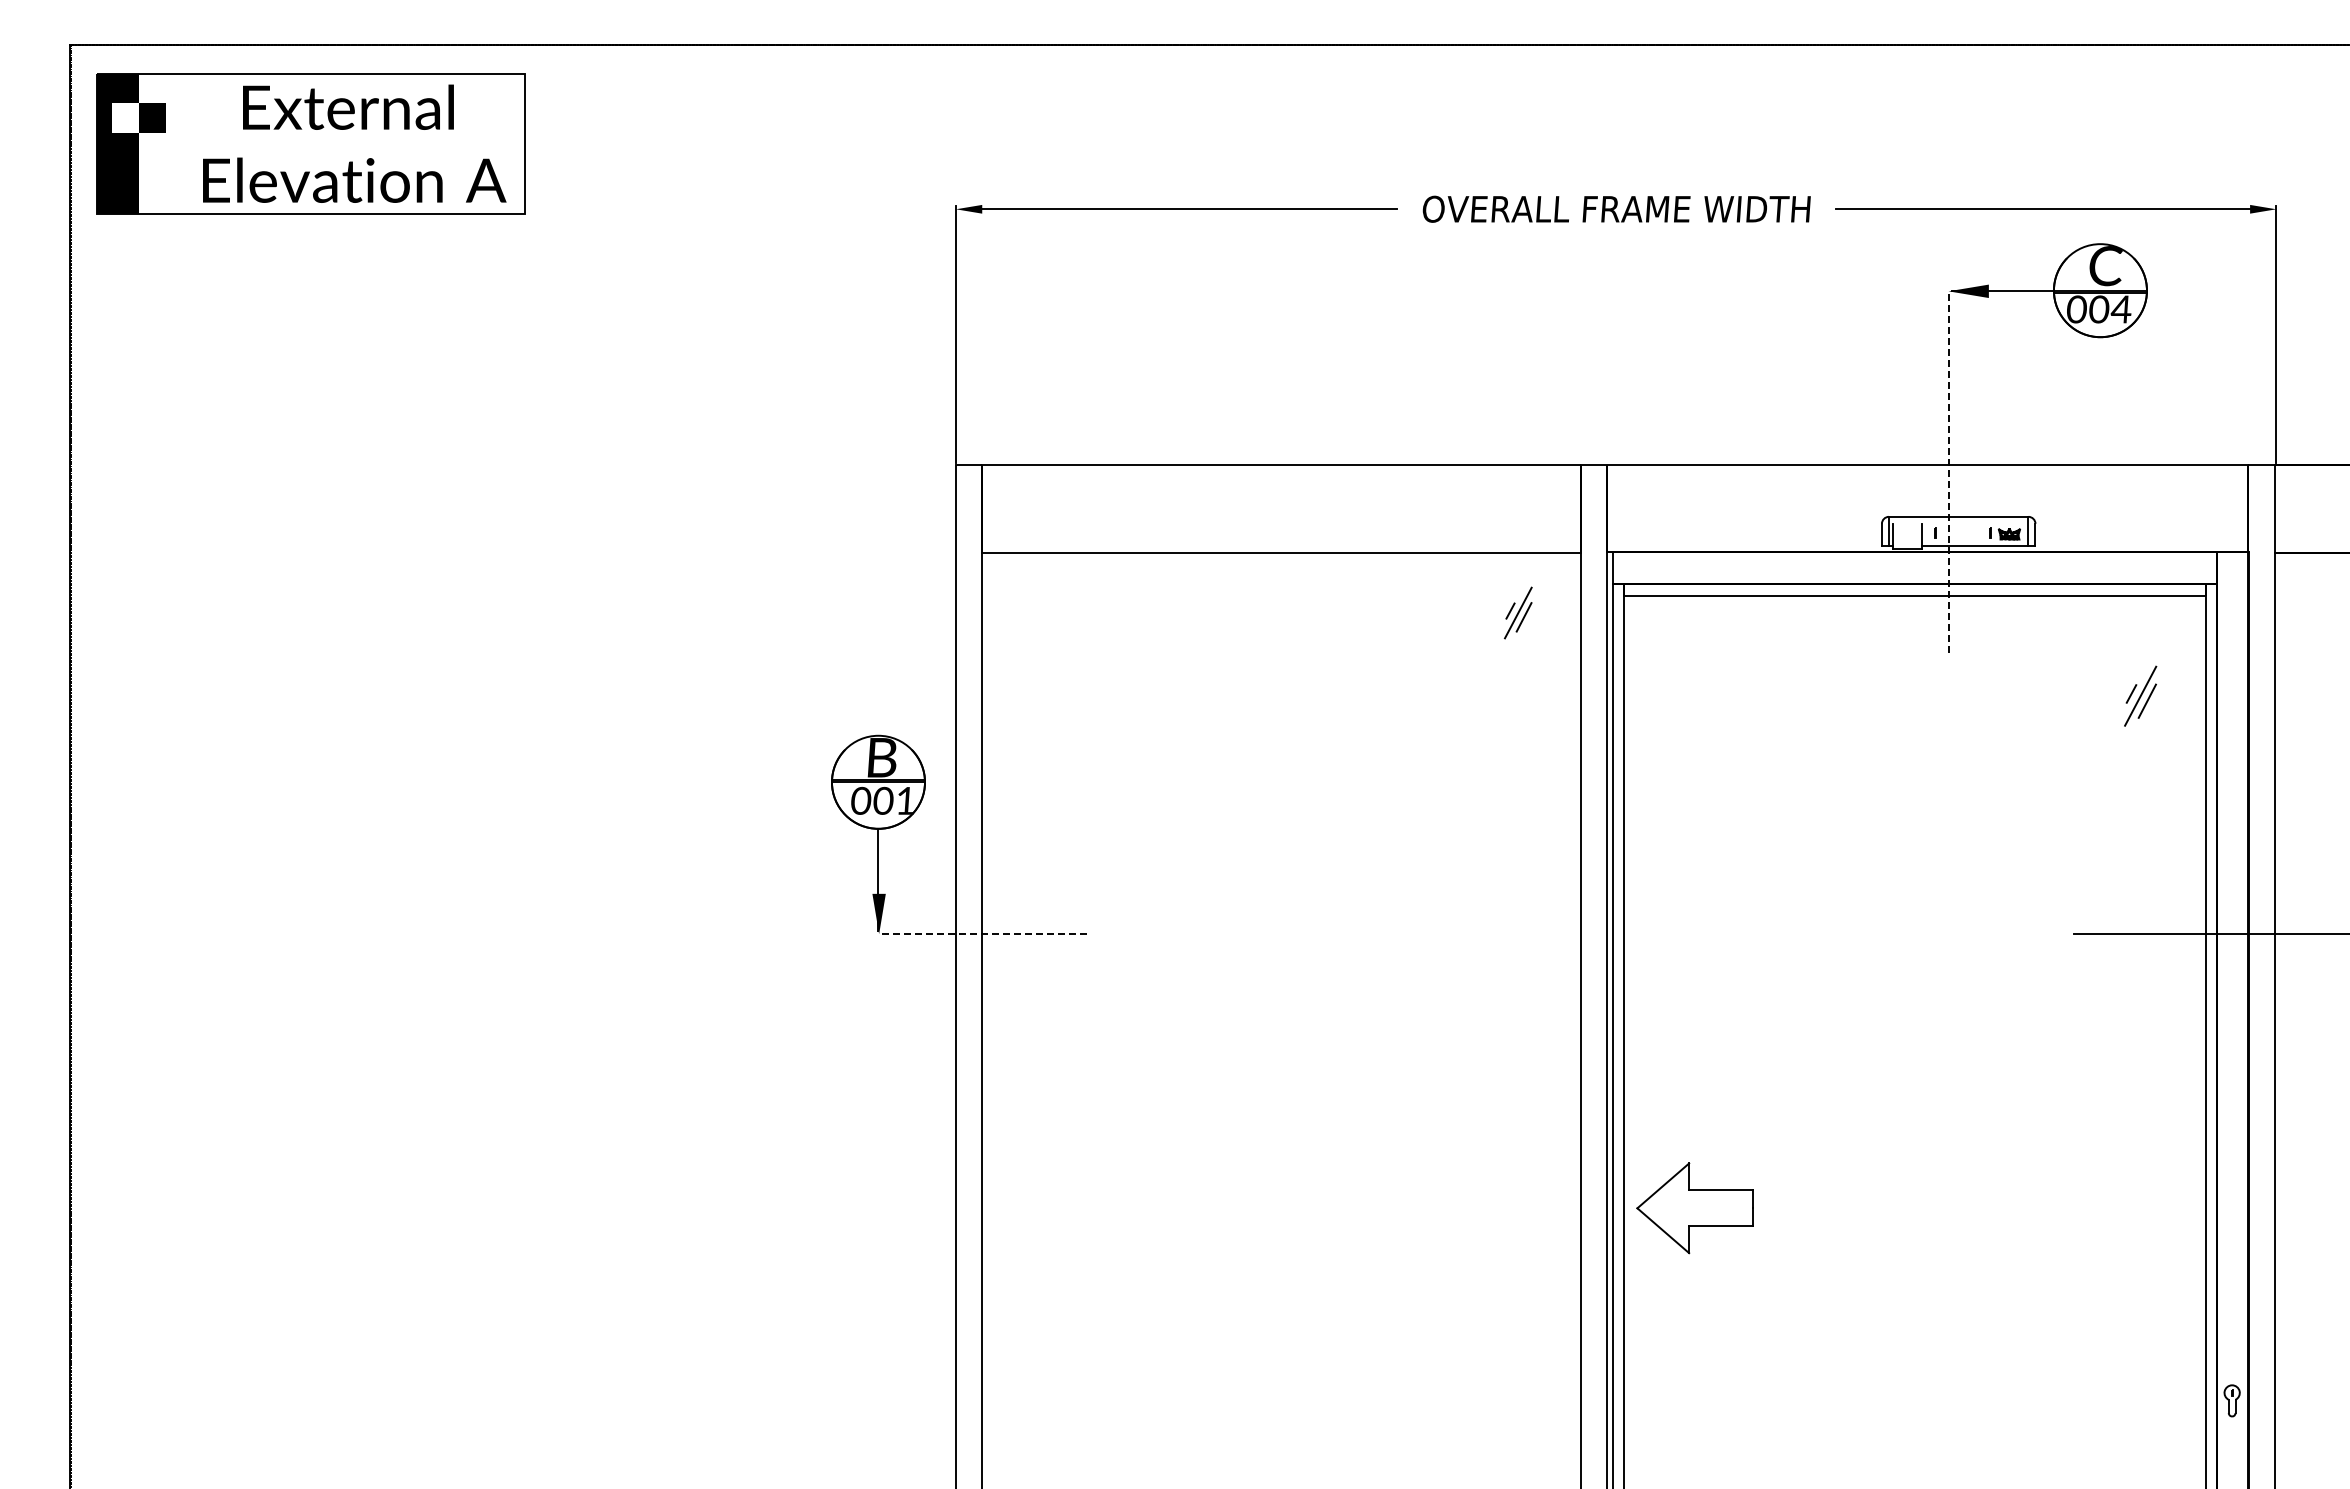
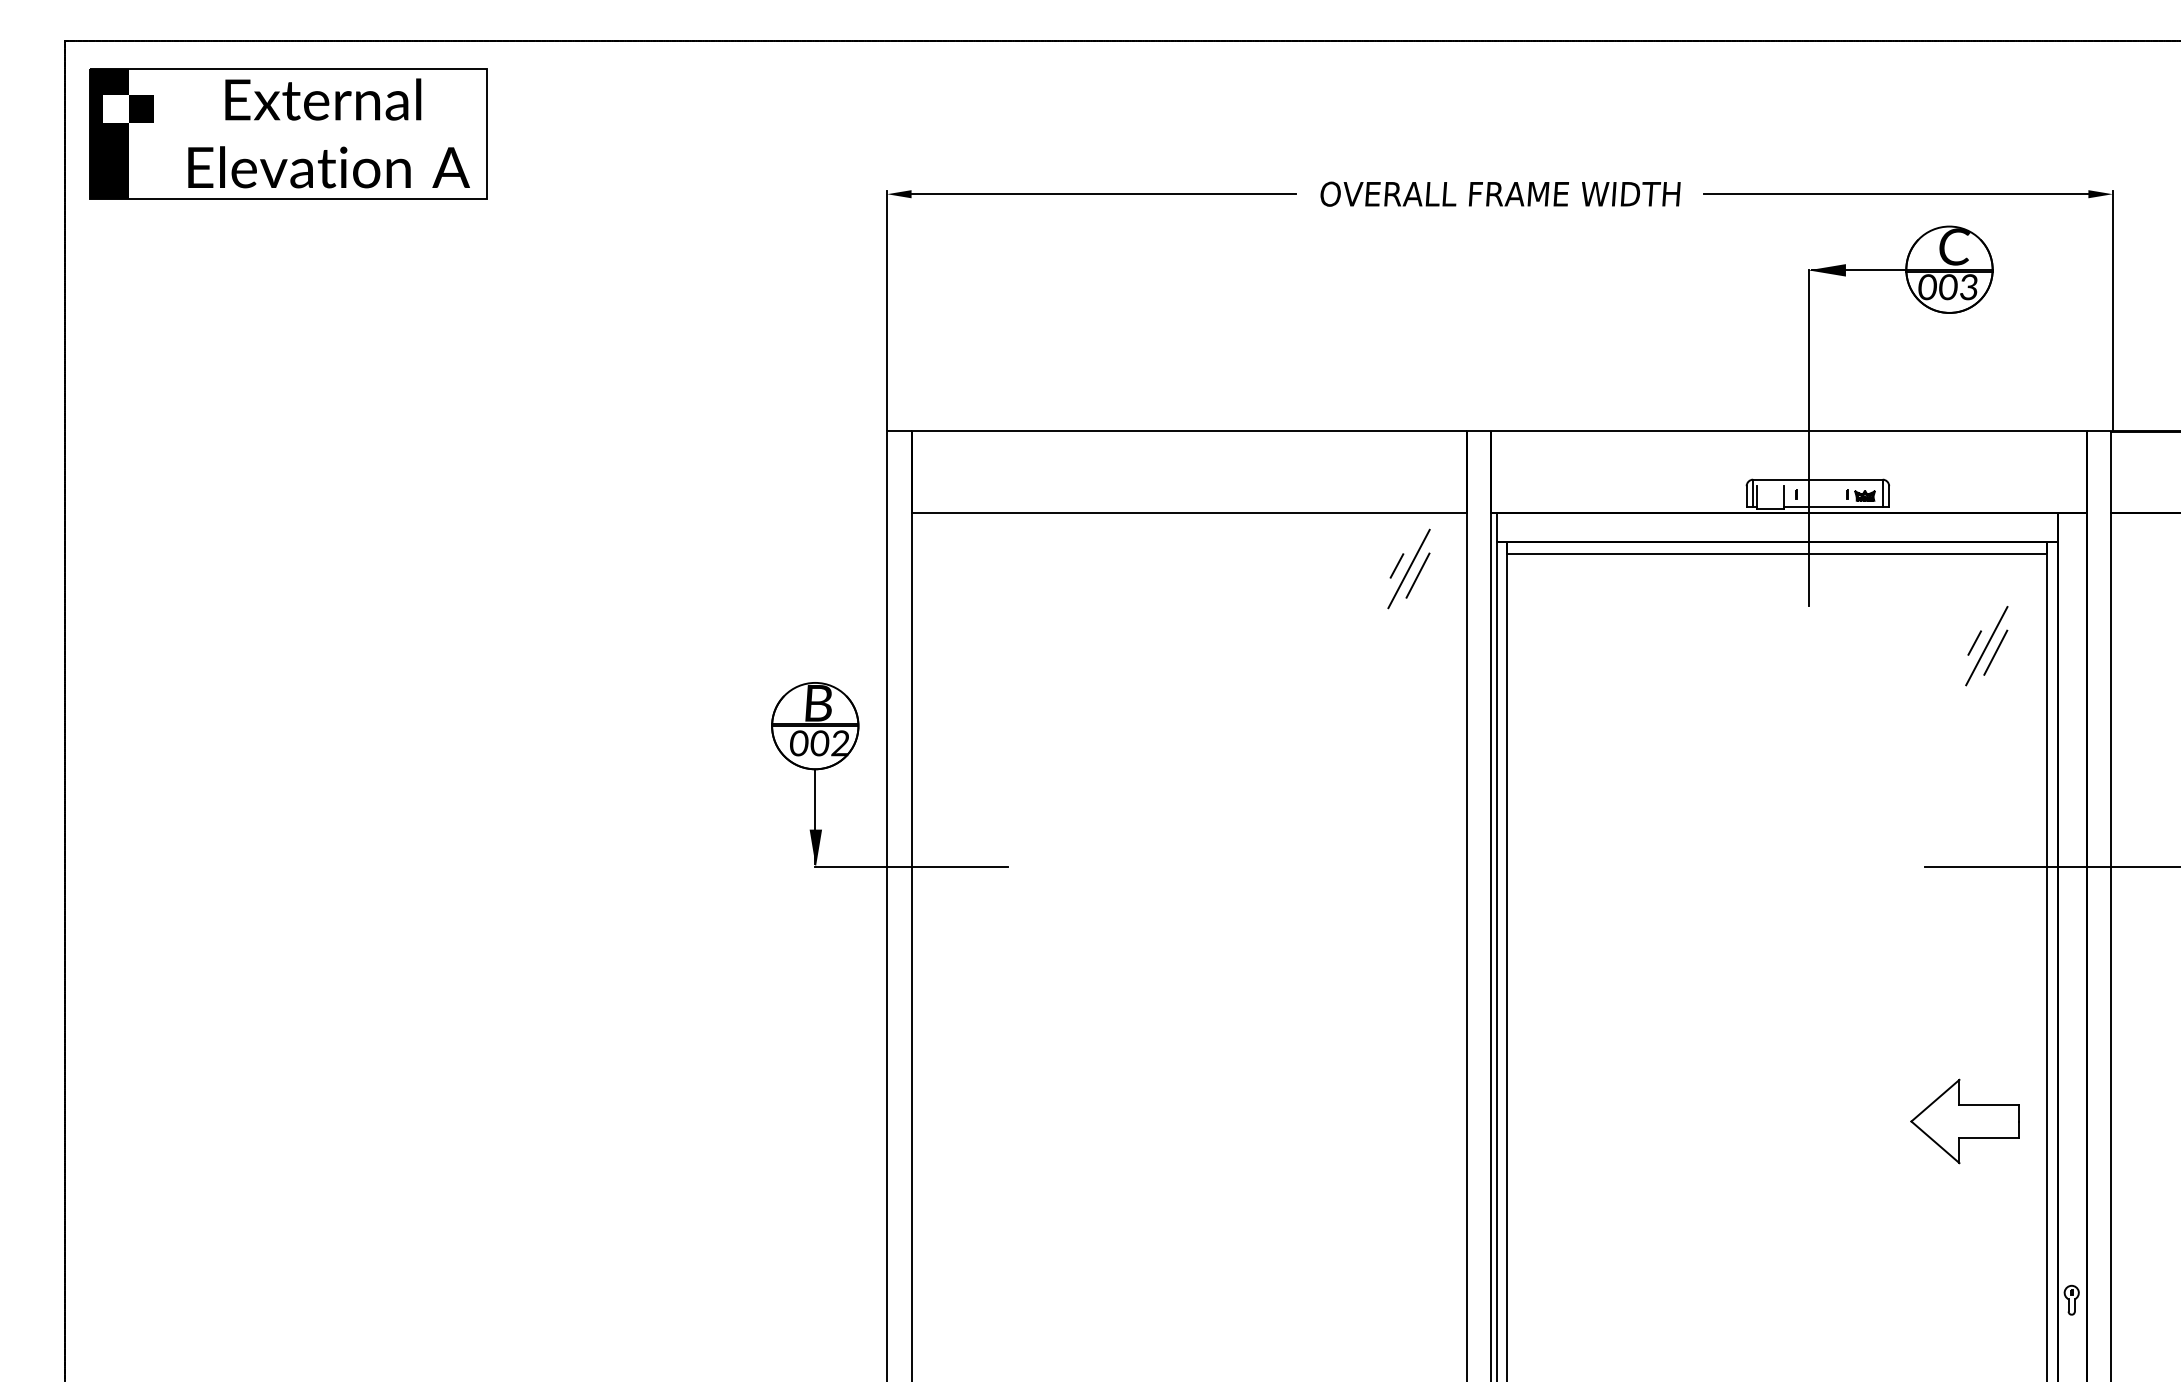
text: (2120, 309) -> (1968, 287), 004 -> 003
line: (1948, 471) -> (1808, 437), dashed -> solid
part: (1518, 612) -> (1409, 568), size x1.67
part: (2140, 696) -> (1986, 646), size x1.43
text: (904, 800) -> (839, 742), 001 -> 002
line: (982, 933) -> (911, 866), dashed -> solid
part: (1694, 1208) -> (1964, 1121), moved

